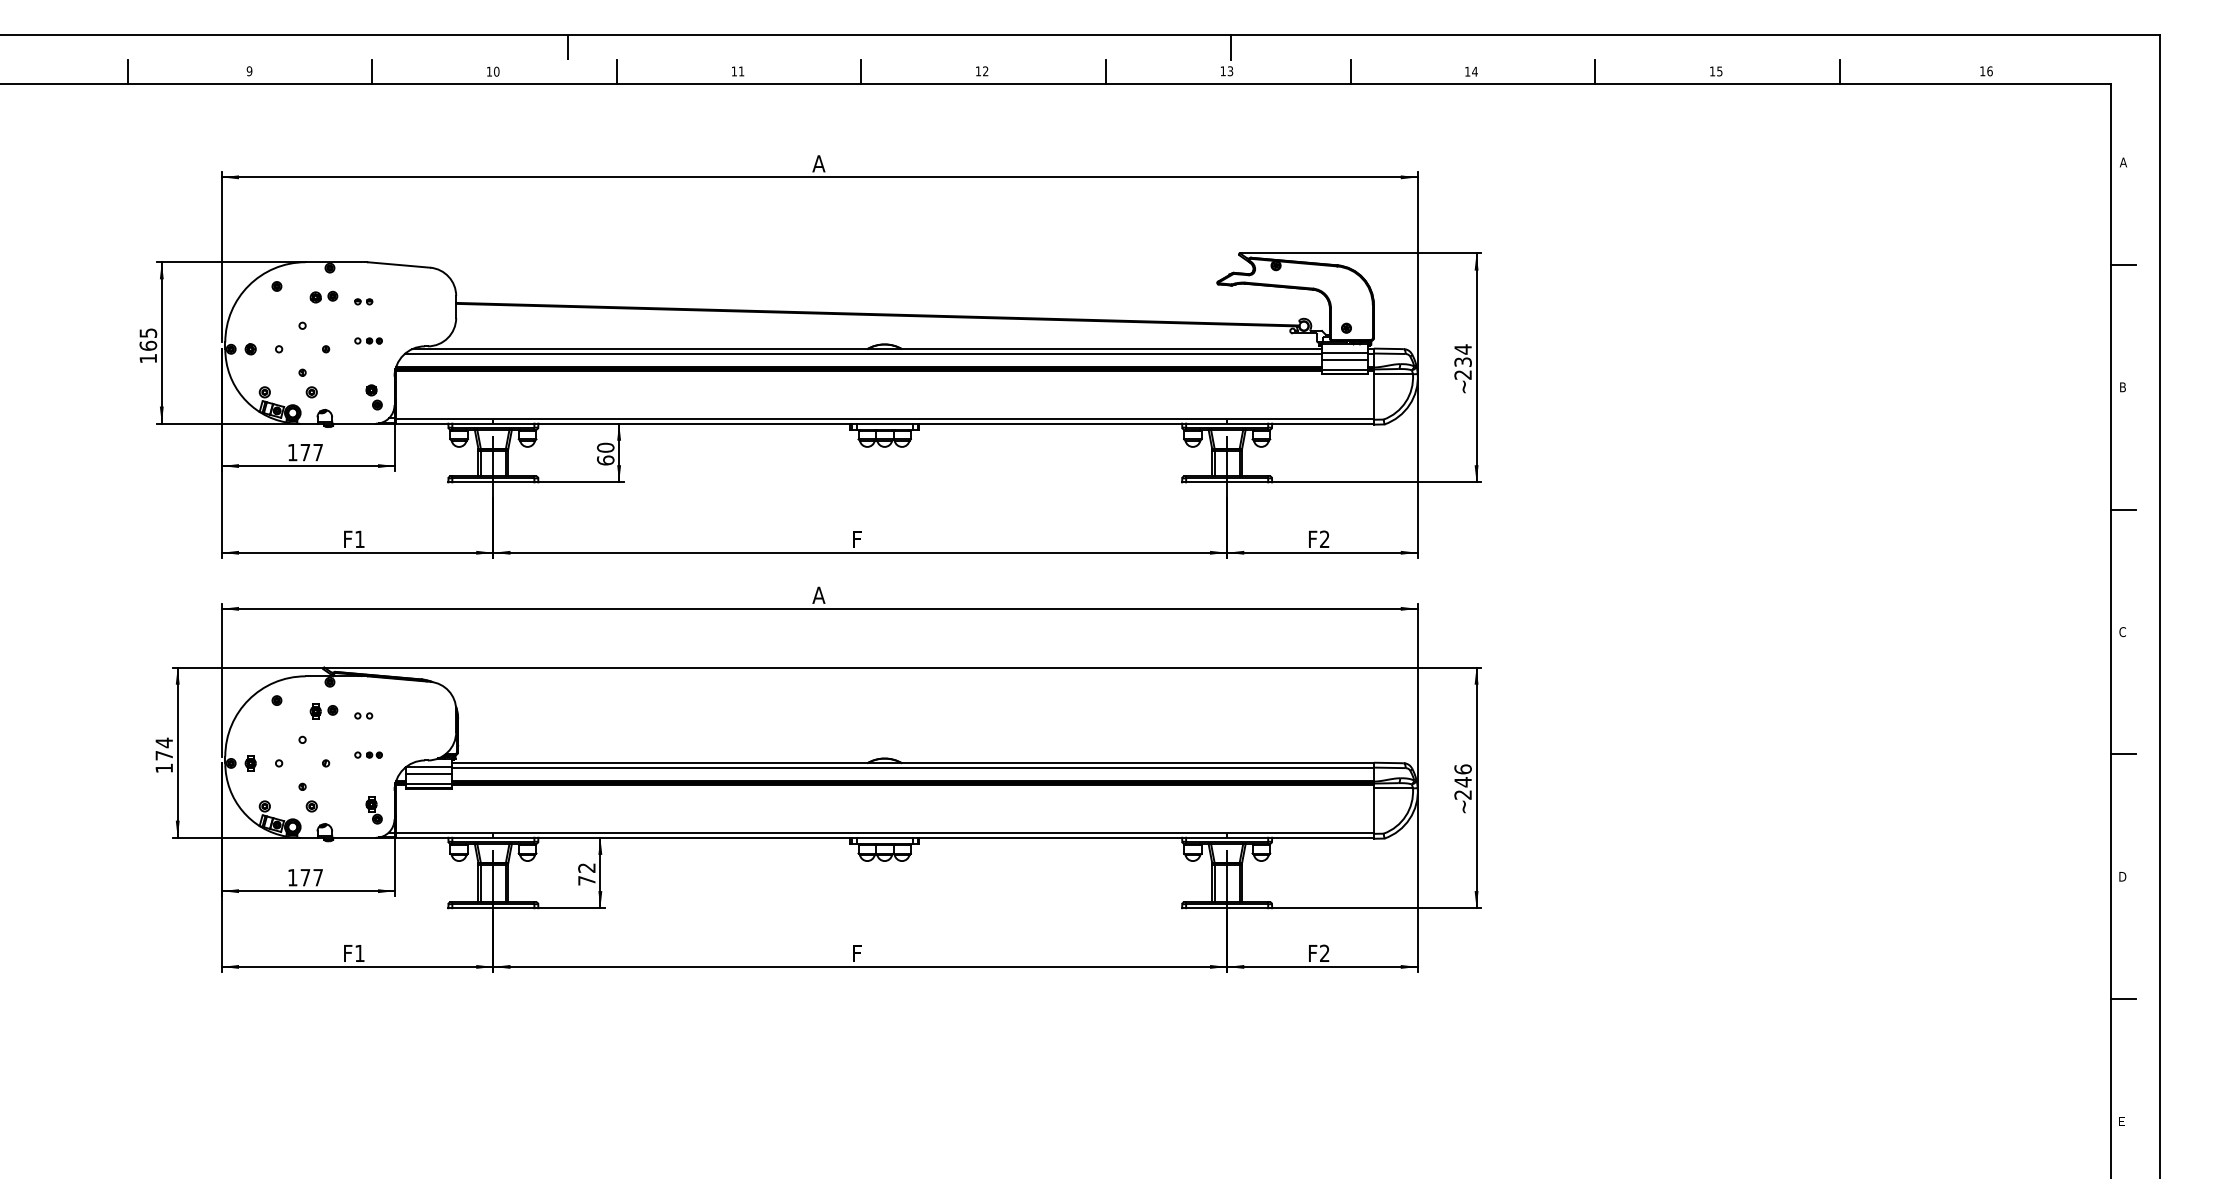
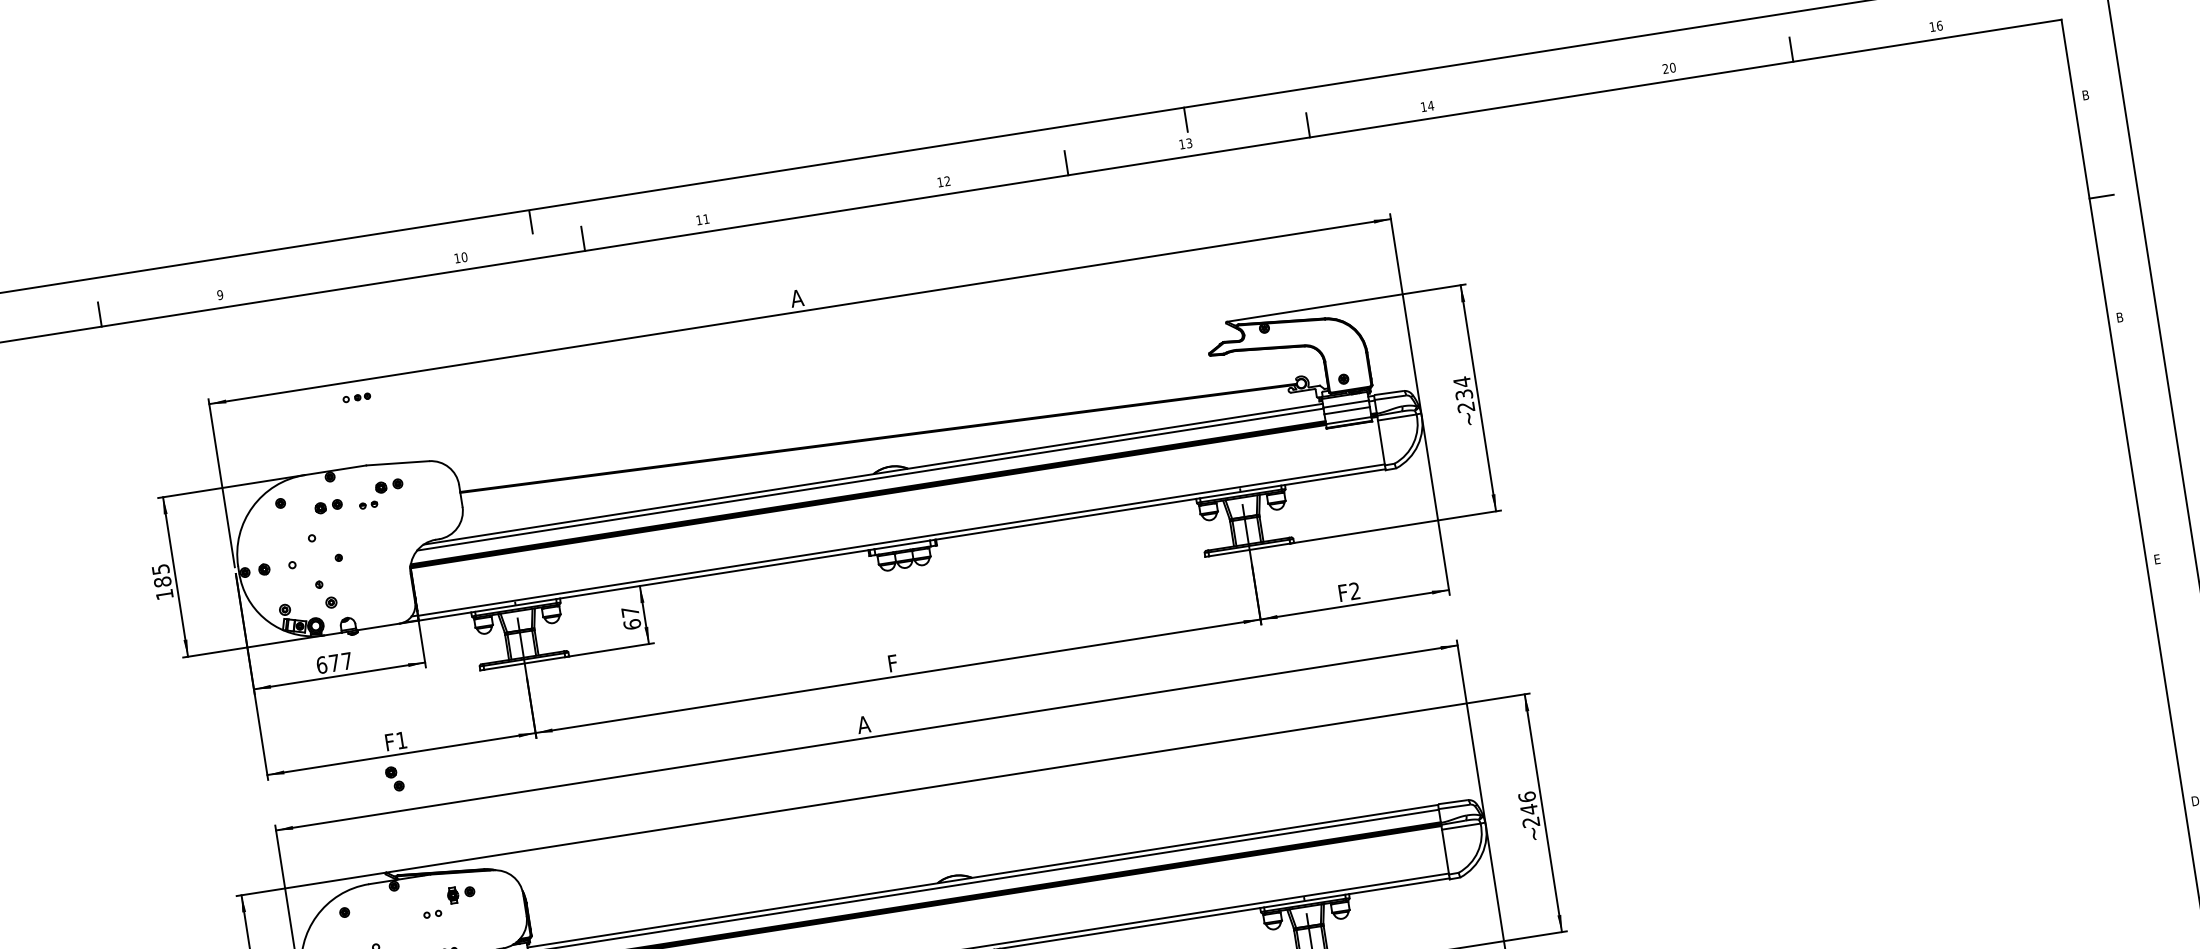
line: (372, 71) -> (341, 276), removed
line: (861, 71) -> (824, 200), removed
line: (1595, 71) -> (1550, 87), removed
text: (1715, 71) -> (1668, 68), 15 -> 20
text: (2122, 162) -> (2084, 95), A -> B
part: (386, 285) -> (388, 485), added
part: (368, 340) -> (356, 397), moved
text: (147, 345) -> (161, 581), 165 -> 185
part: (373, 397) -> (394, 779), moved
text: (605, 447) -> (630, 611), 60 -> 67
text: (292, 452) -> (321, 665), 177 -> 677
line: (2123, 509) -> (2139, 438), removed
text: (2122, 632) -> (2157, 559), C -> E
part: (323, 711) -> (460, 894), moved
line: (2123, 754) -> (2177, 680), removed

